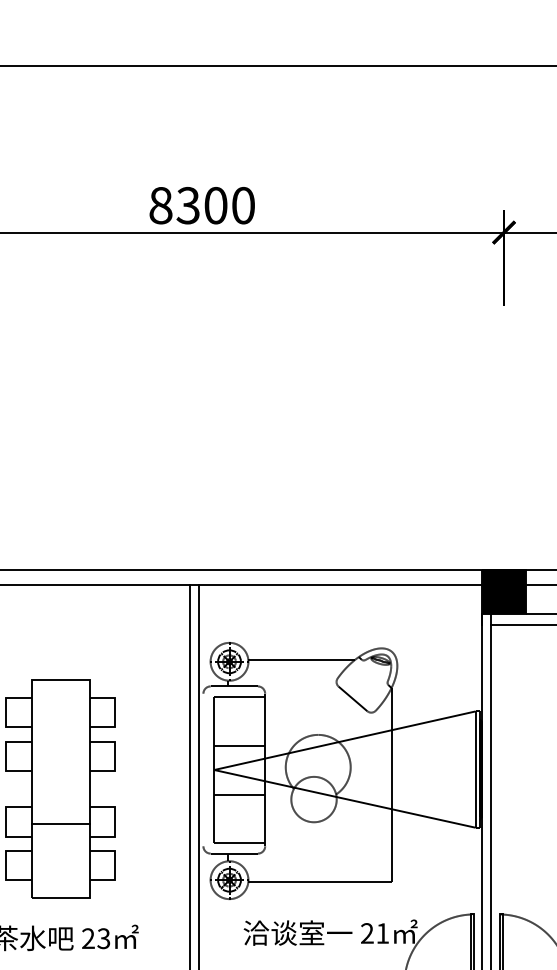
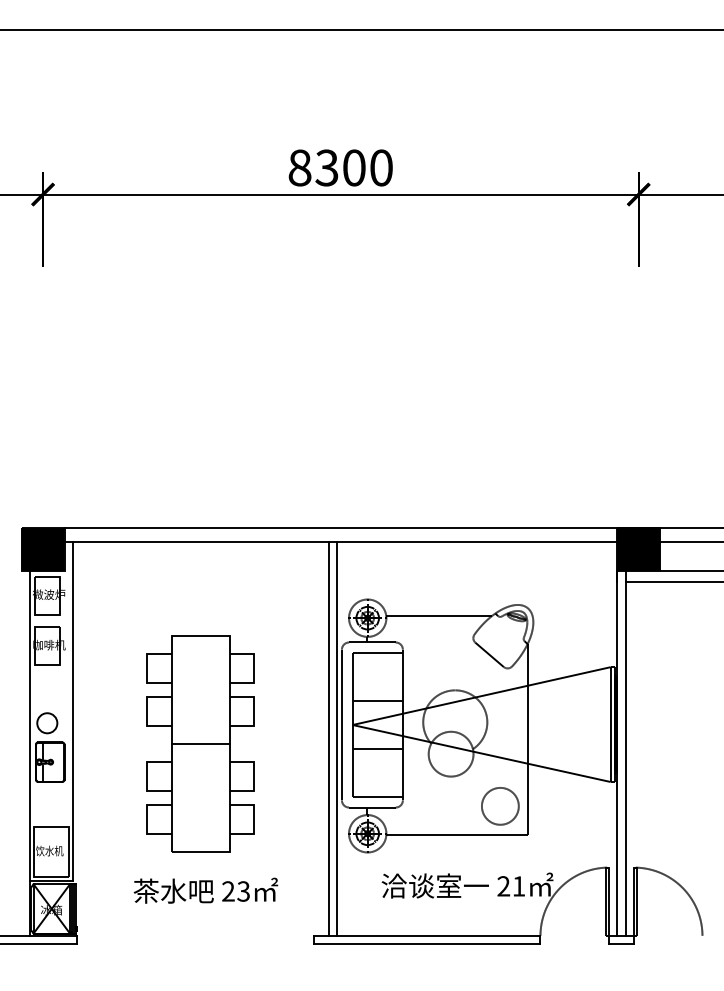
line: (202, 769) -> (341, 724), added
line: (60, 824) -> (200, 744), moved
circle: (364, 852) -> (500, 806), added

